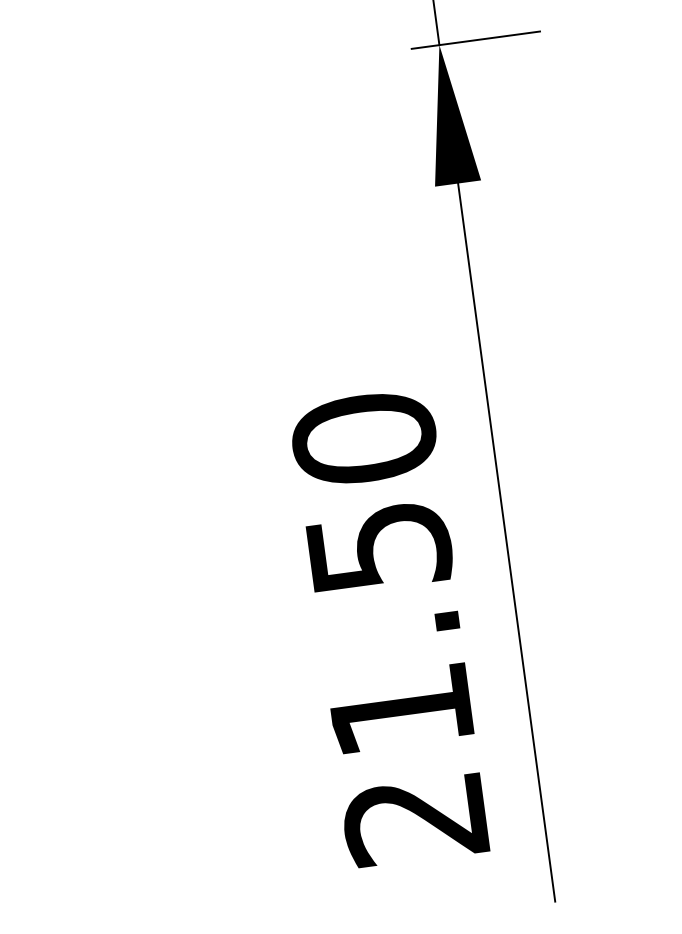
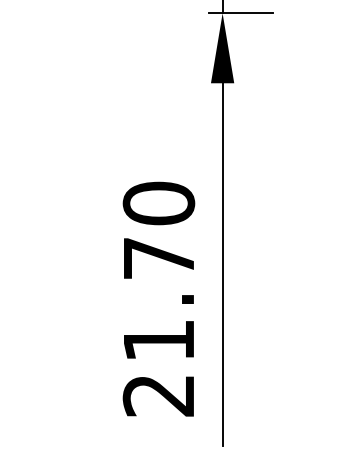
text: (380, 547) -> (159, 258), 21.50 -> 21.70

